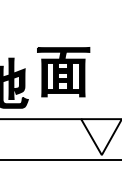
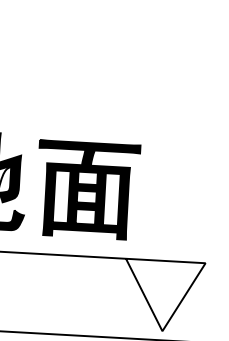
part: (63, 72) -> (87, 190), moved

